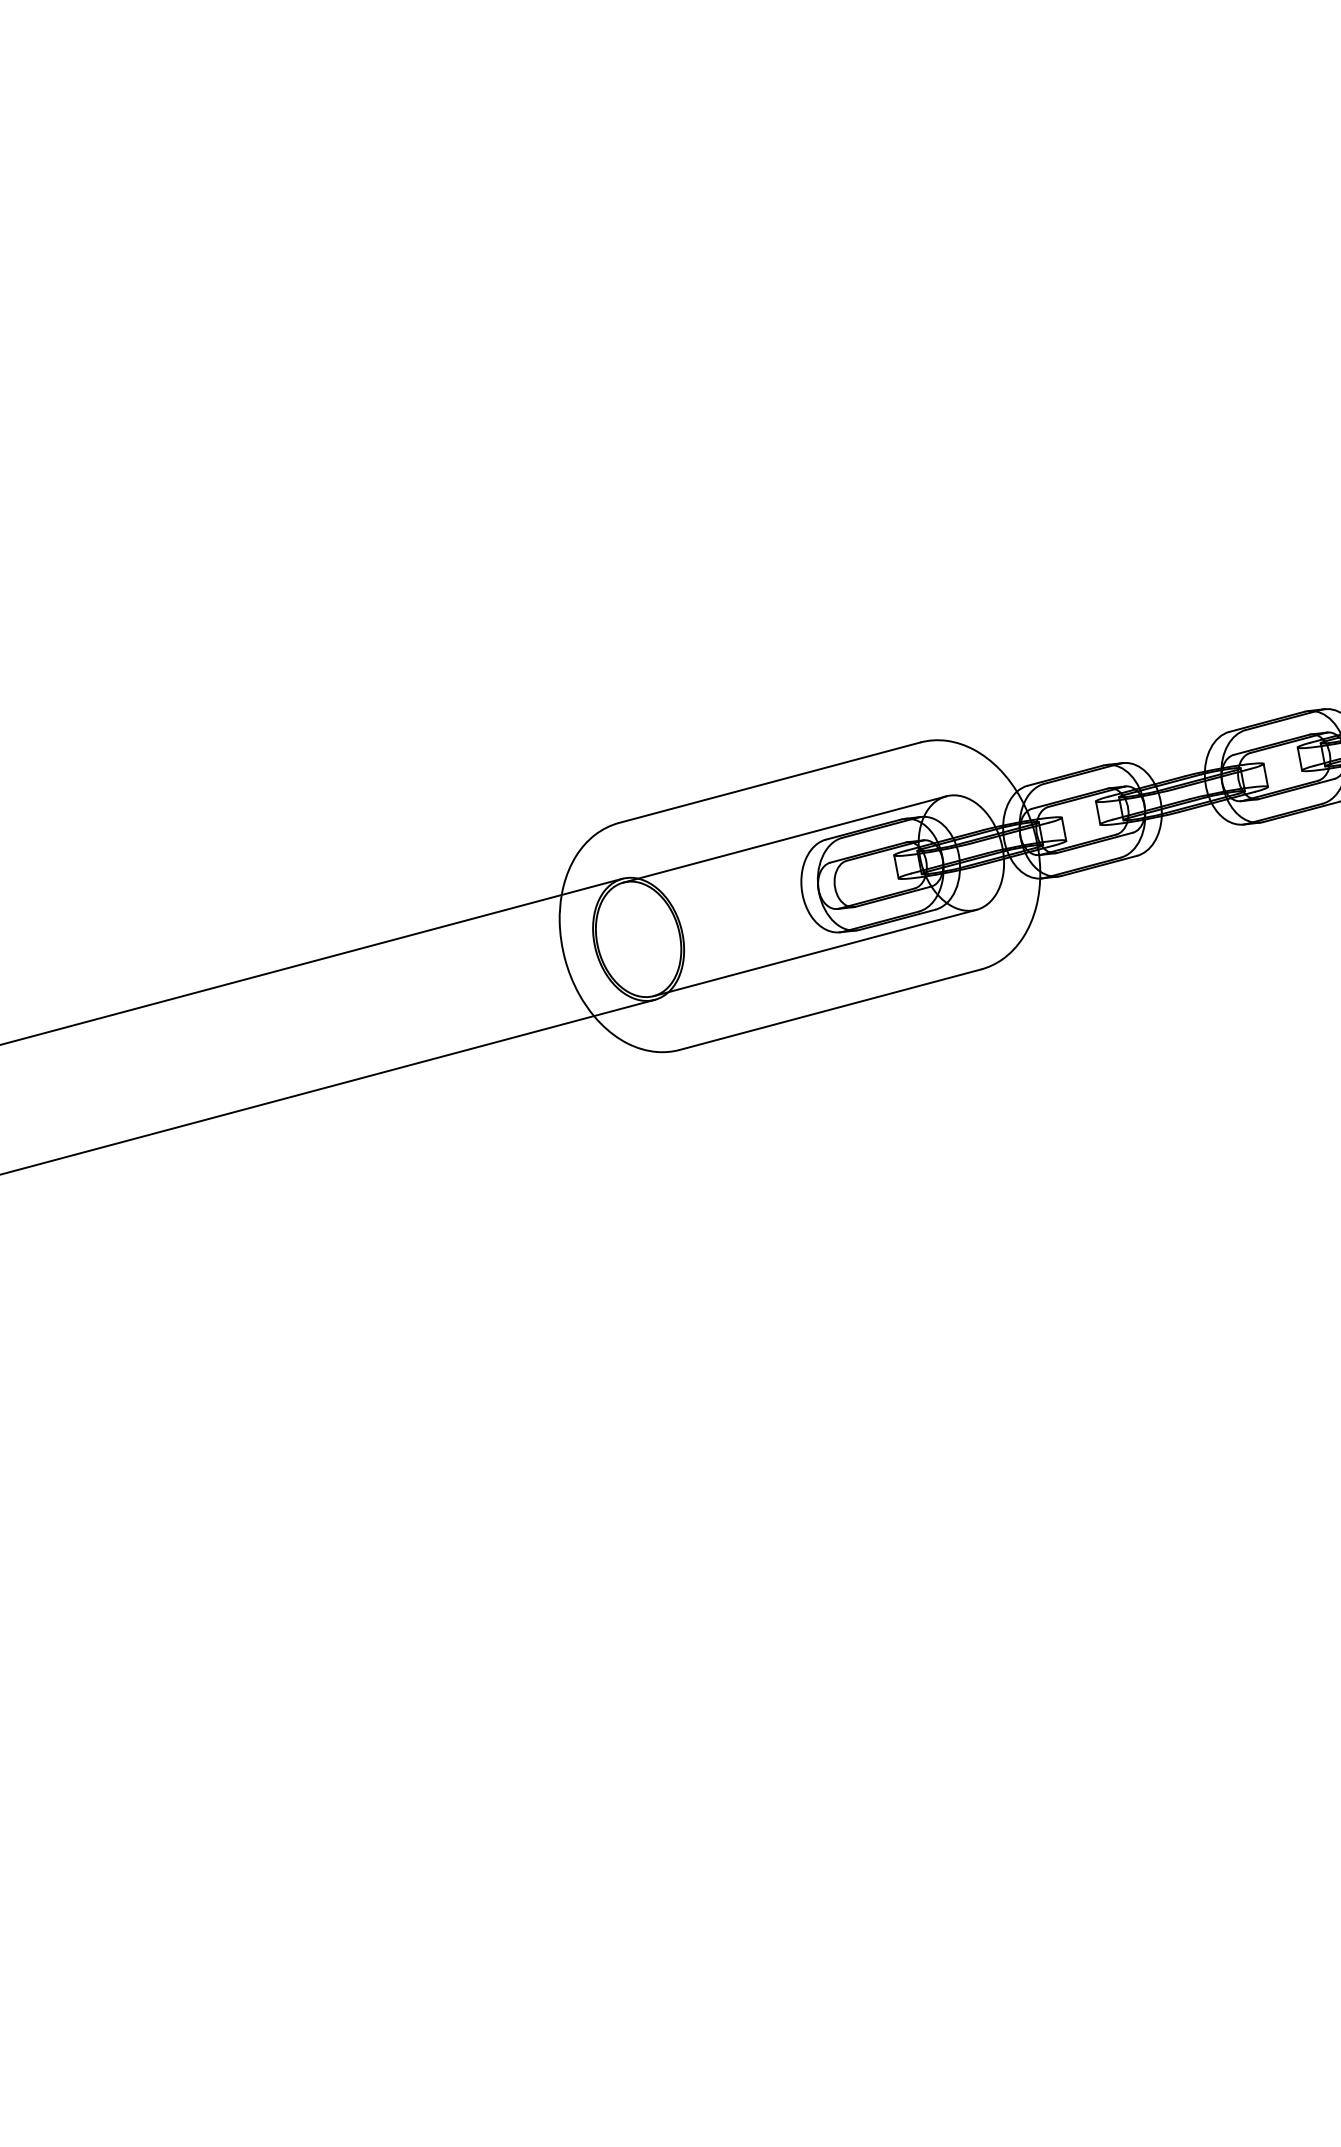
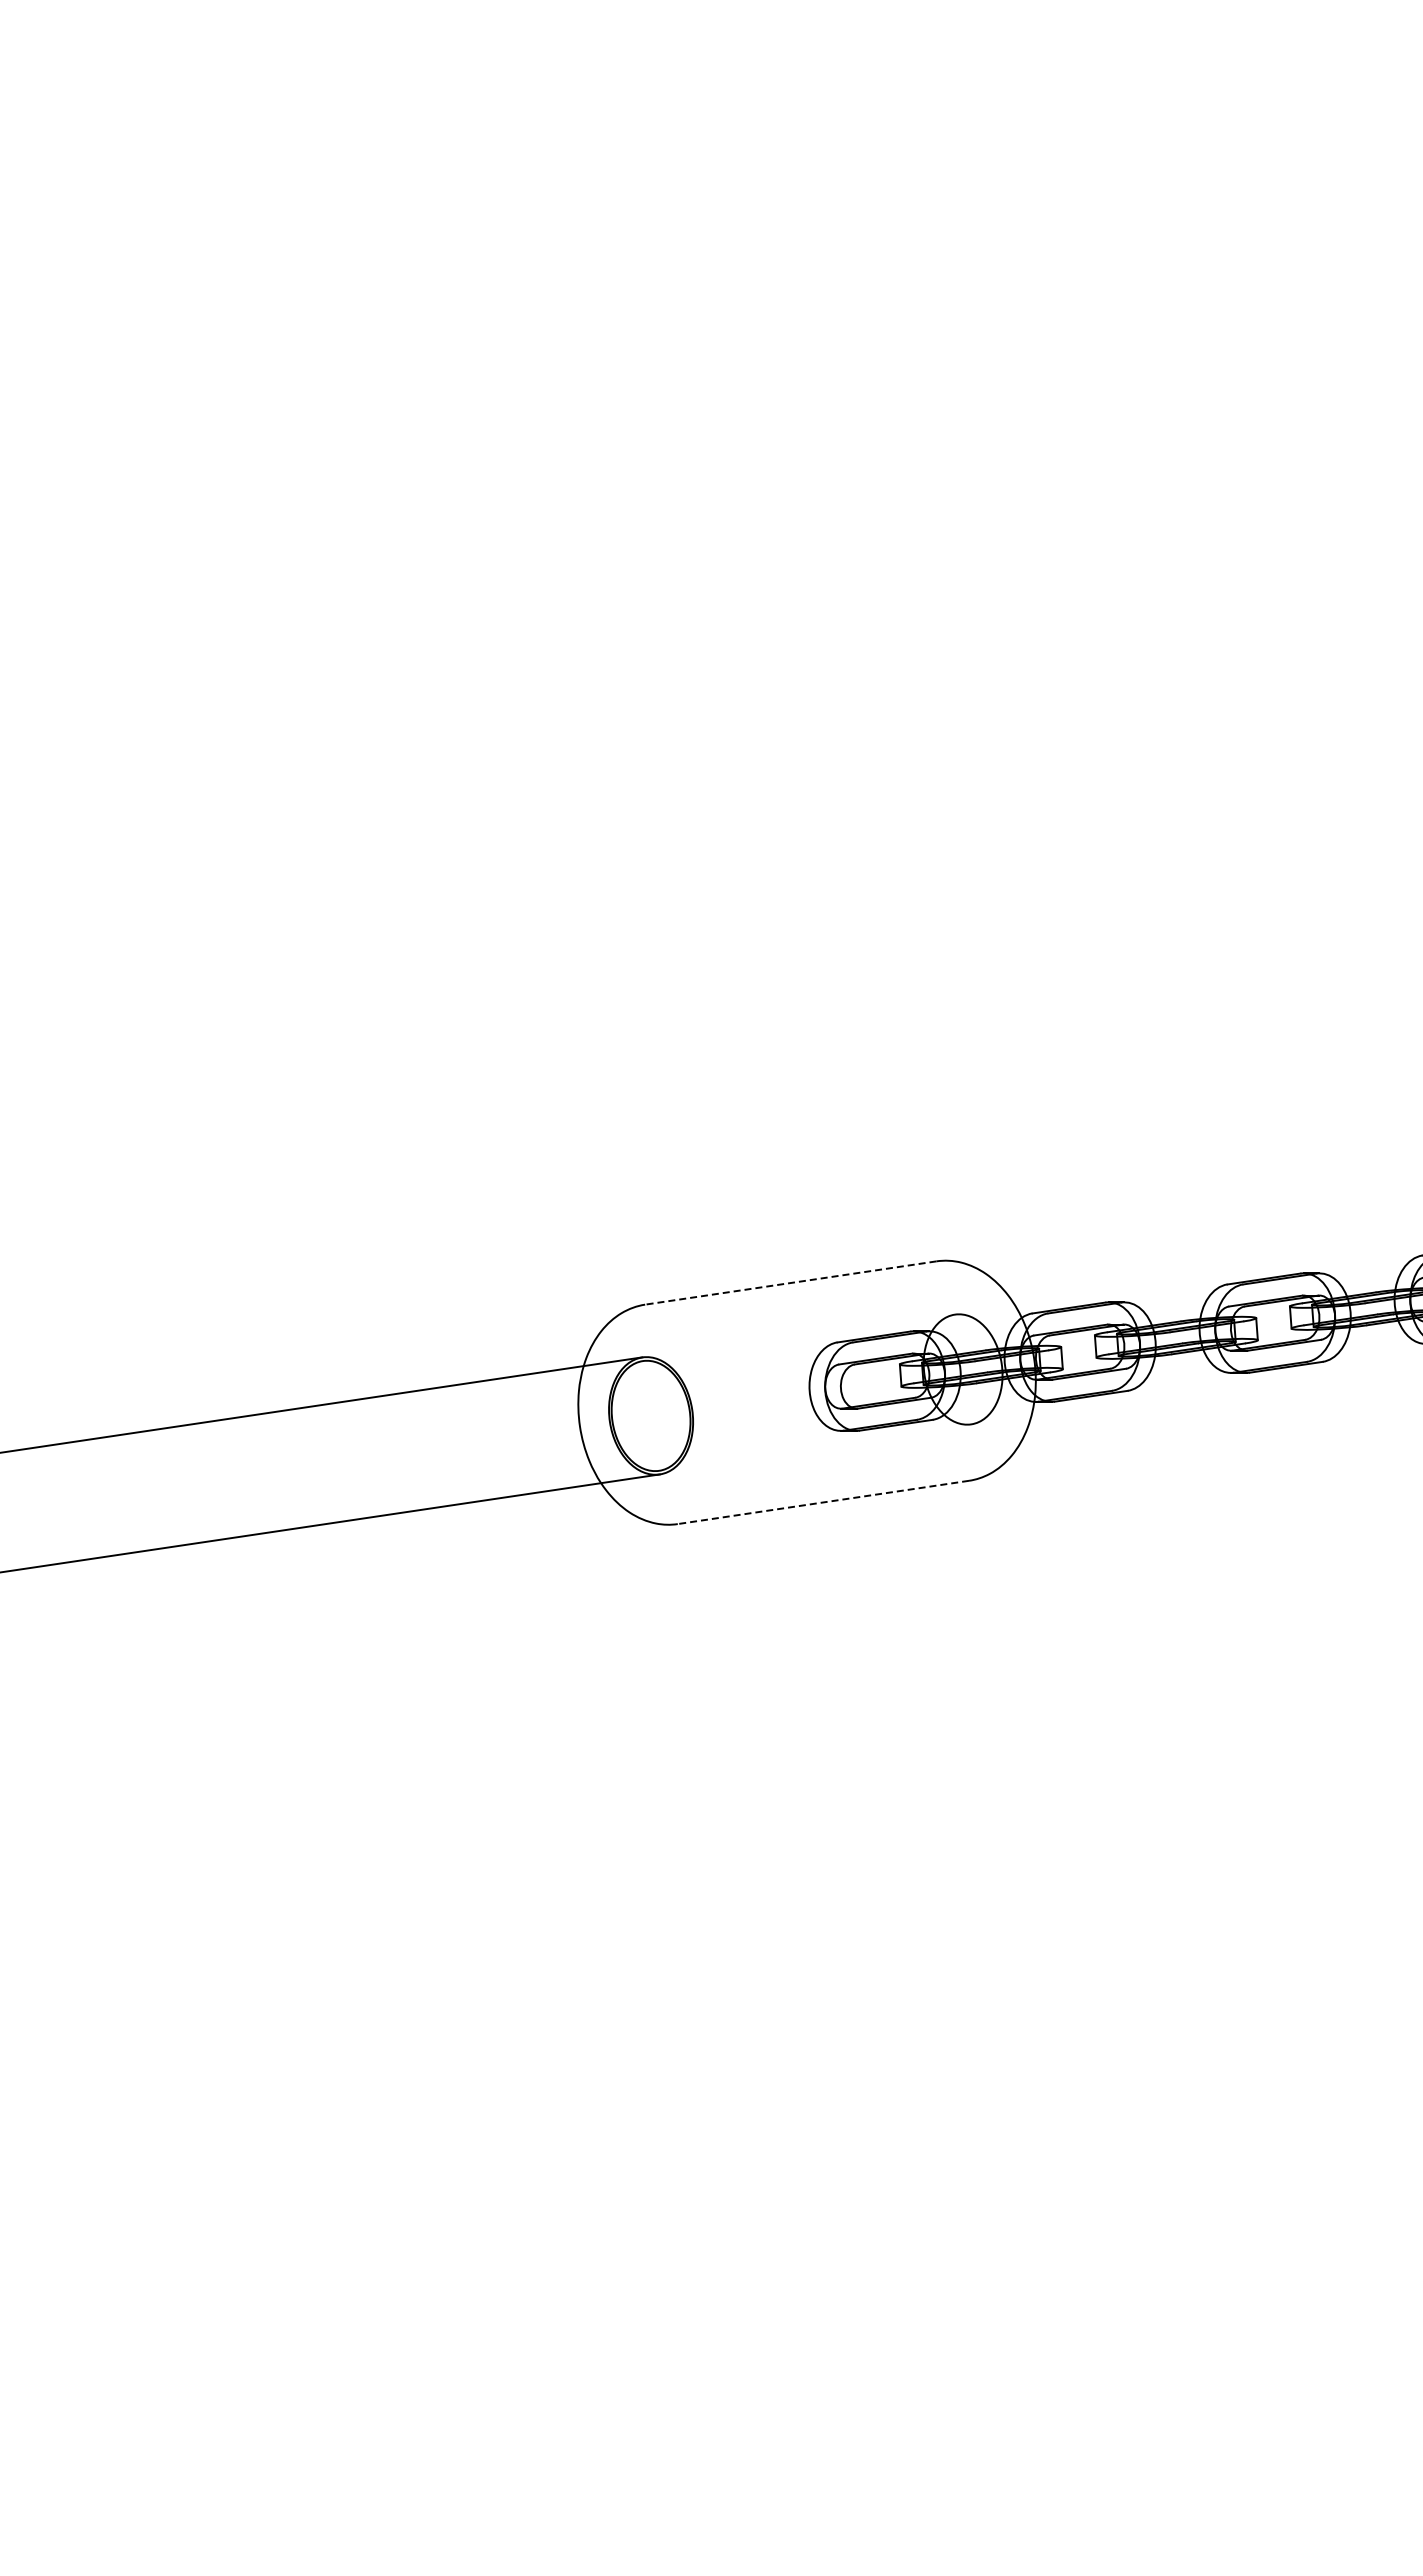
line: (769, 783) -> (790, 1283), solid -> dashed
line: (784, 839) -> (798, 1337), removed
line: (815, 952) -> (815, 1447), removed
line: (829, 1009) -> (822, 1502), solid -> dashed

